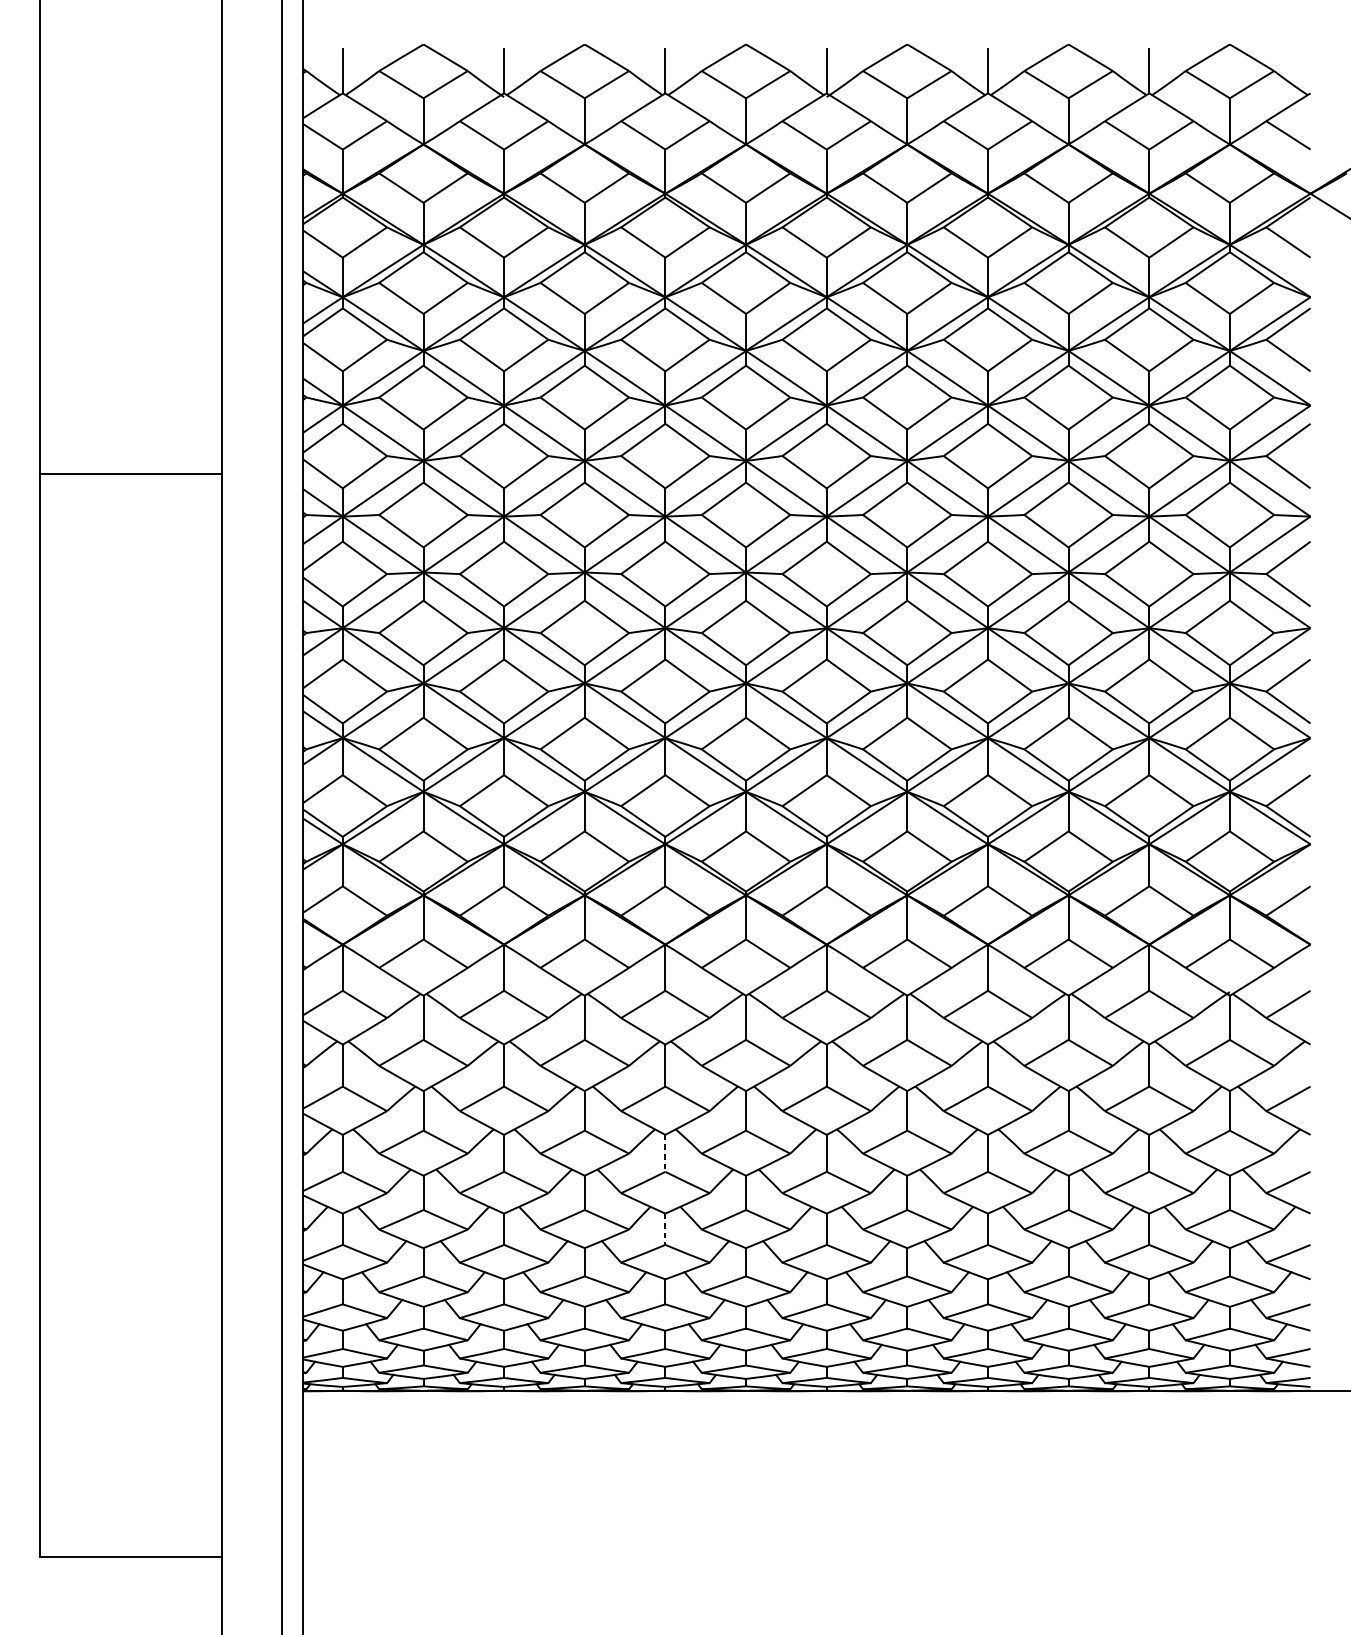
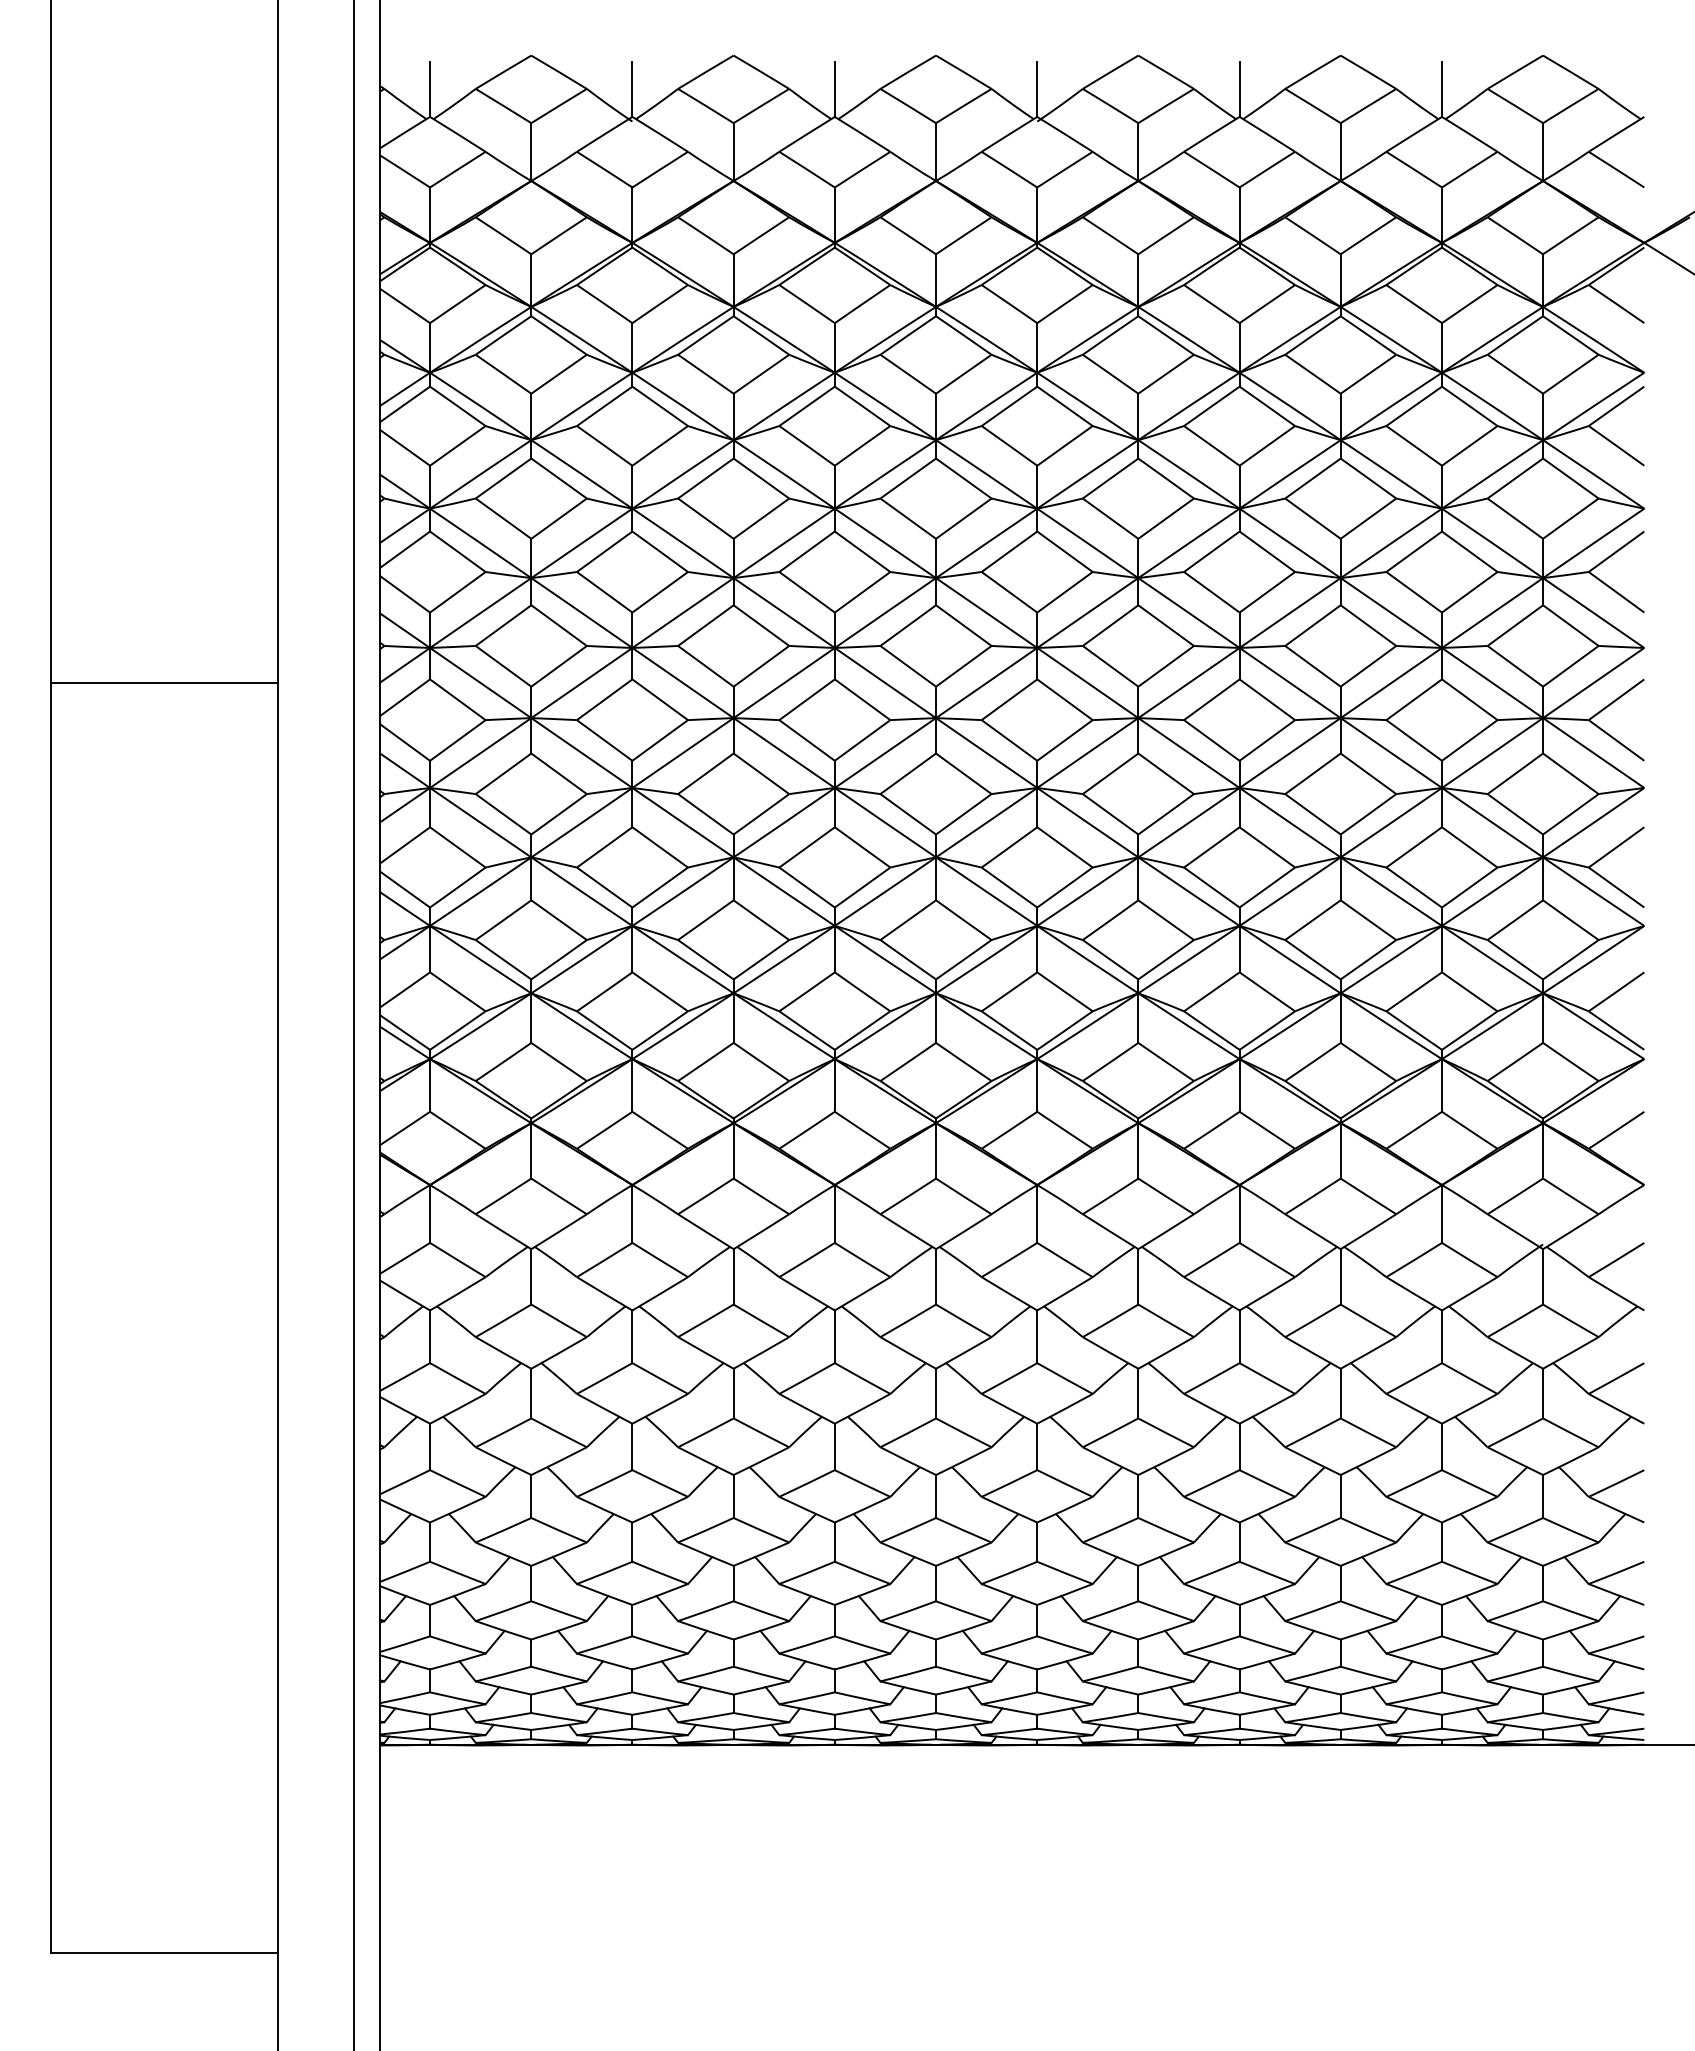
line: (131, 474) -> (164, 683), moved
line: (665, 1153) -> (834, 1447), dashed -> solid
line: (665, 1229) -> (834, 1542), dashed -> solid

